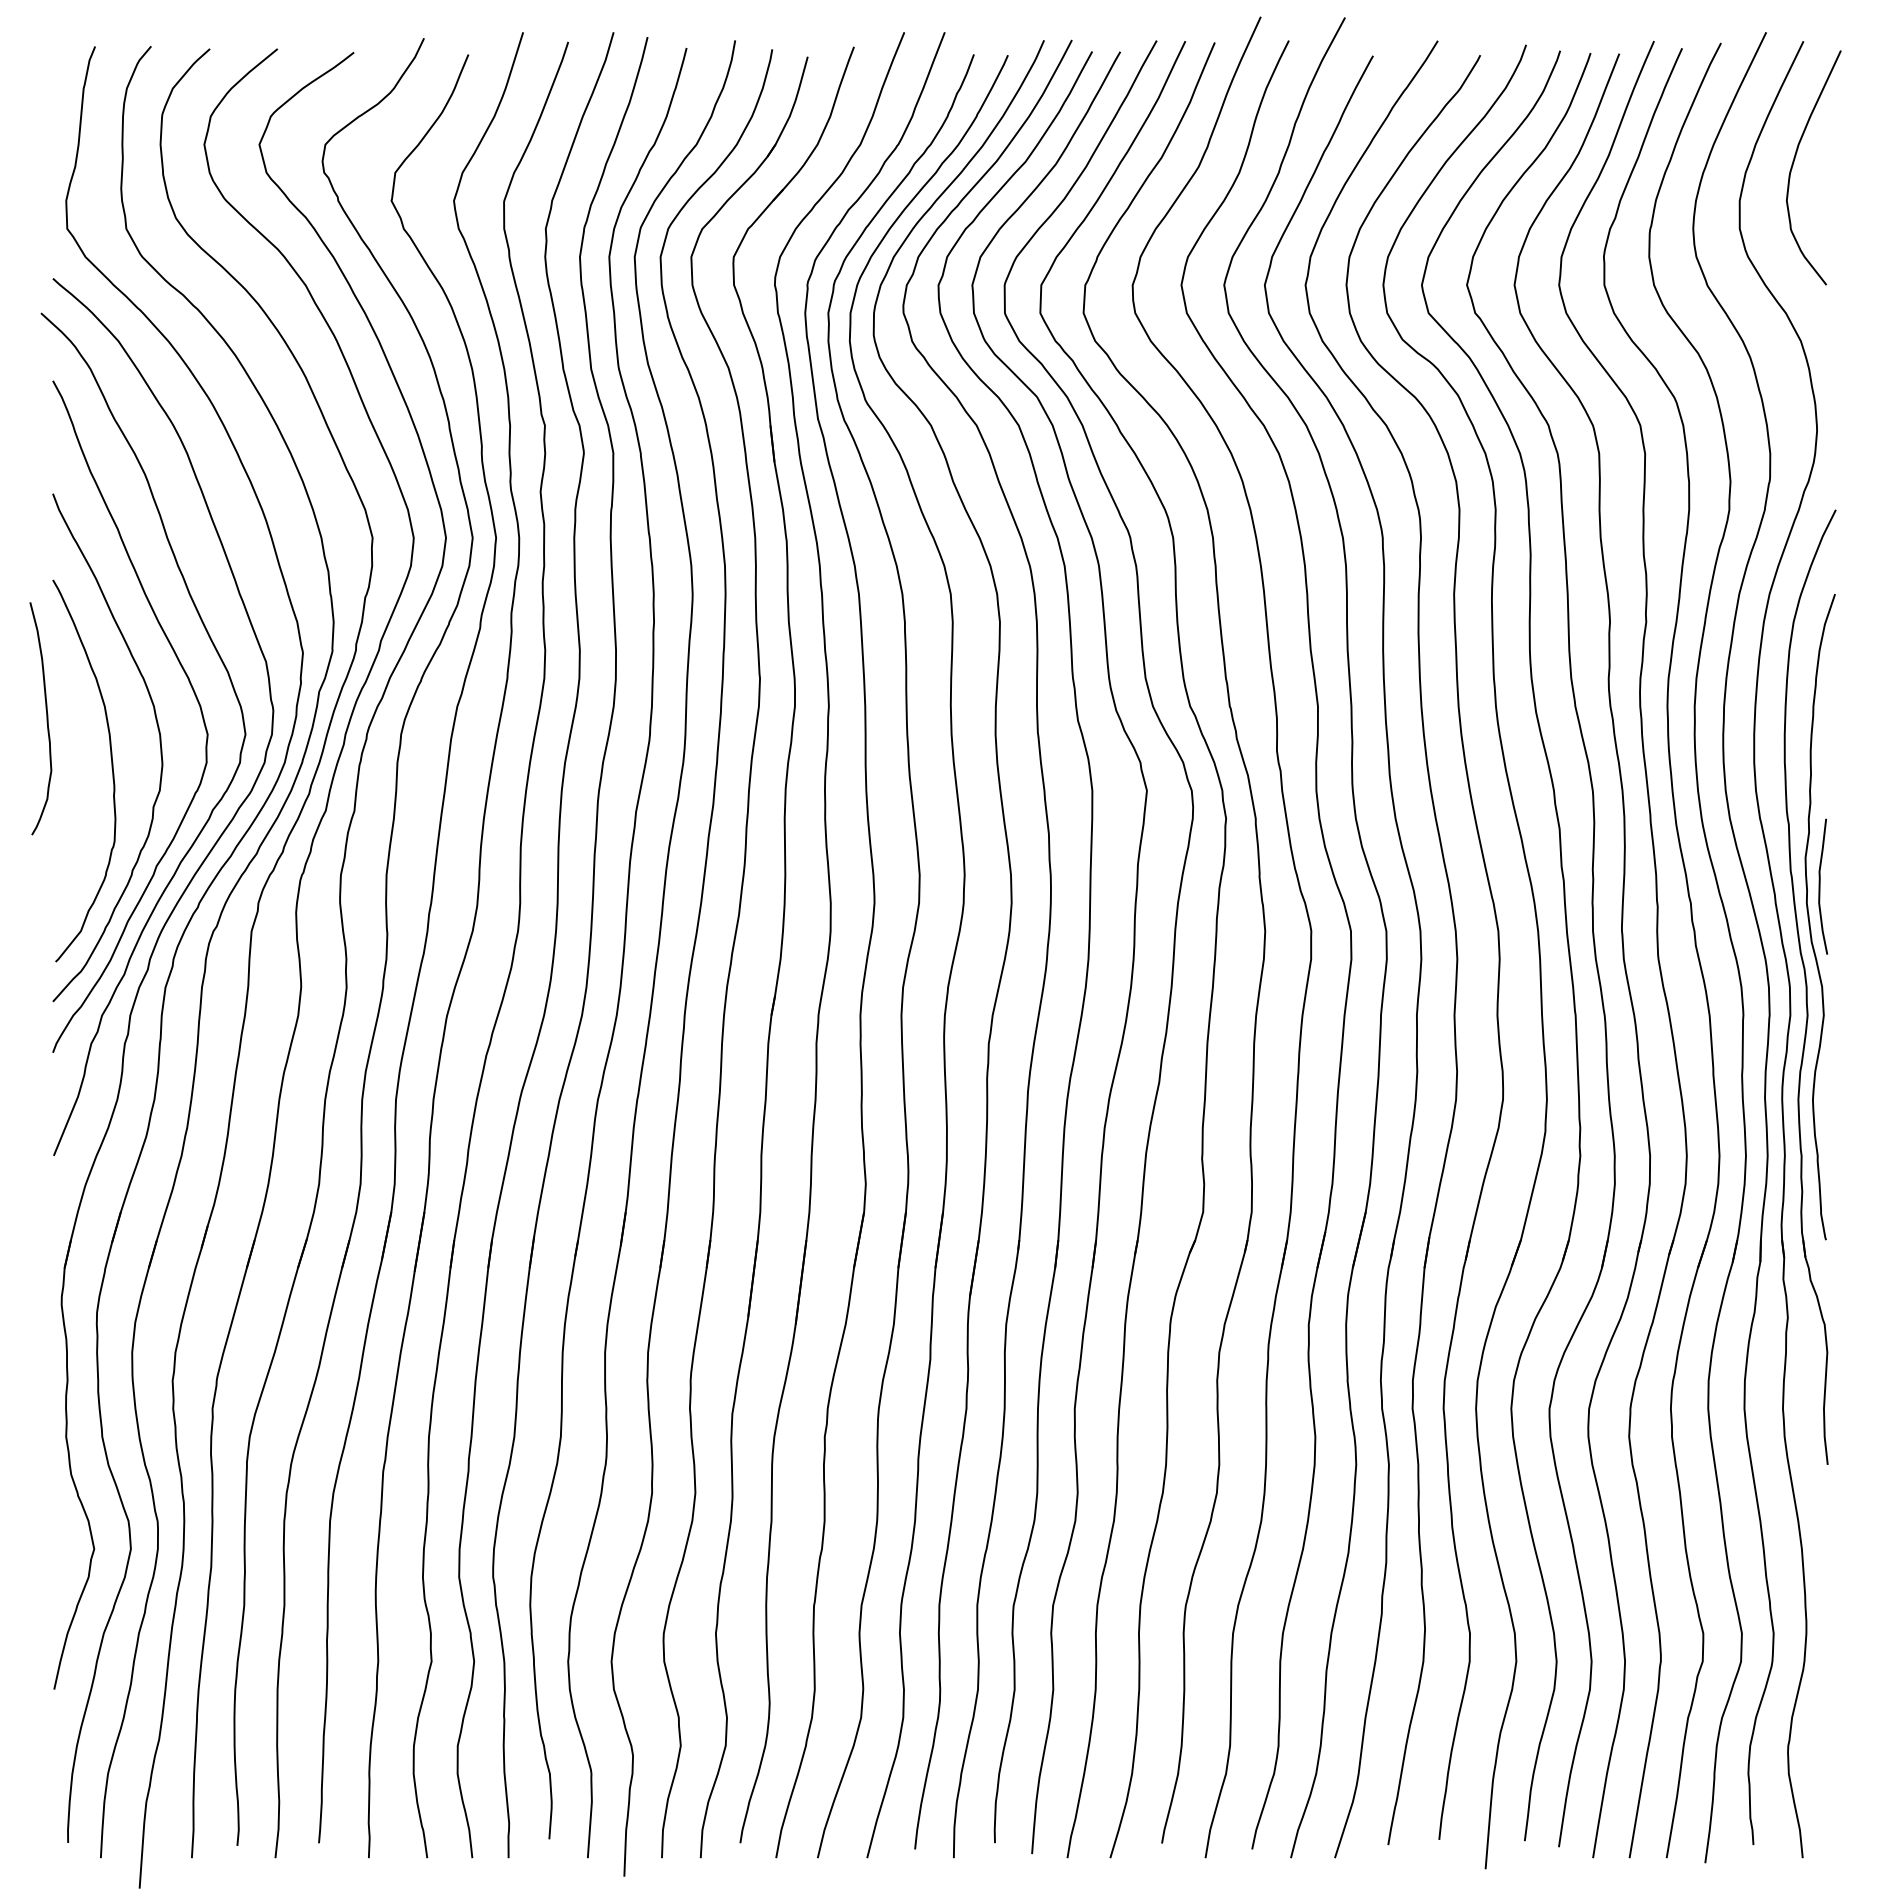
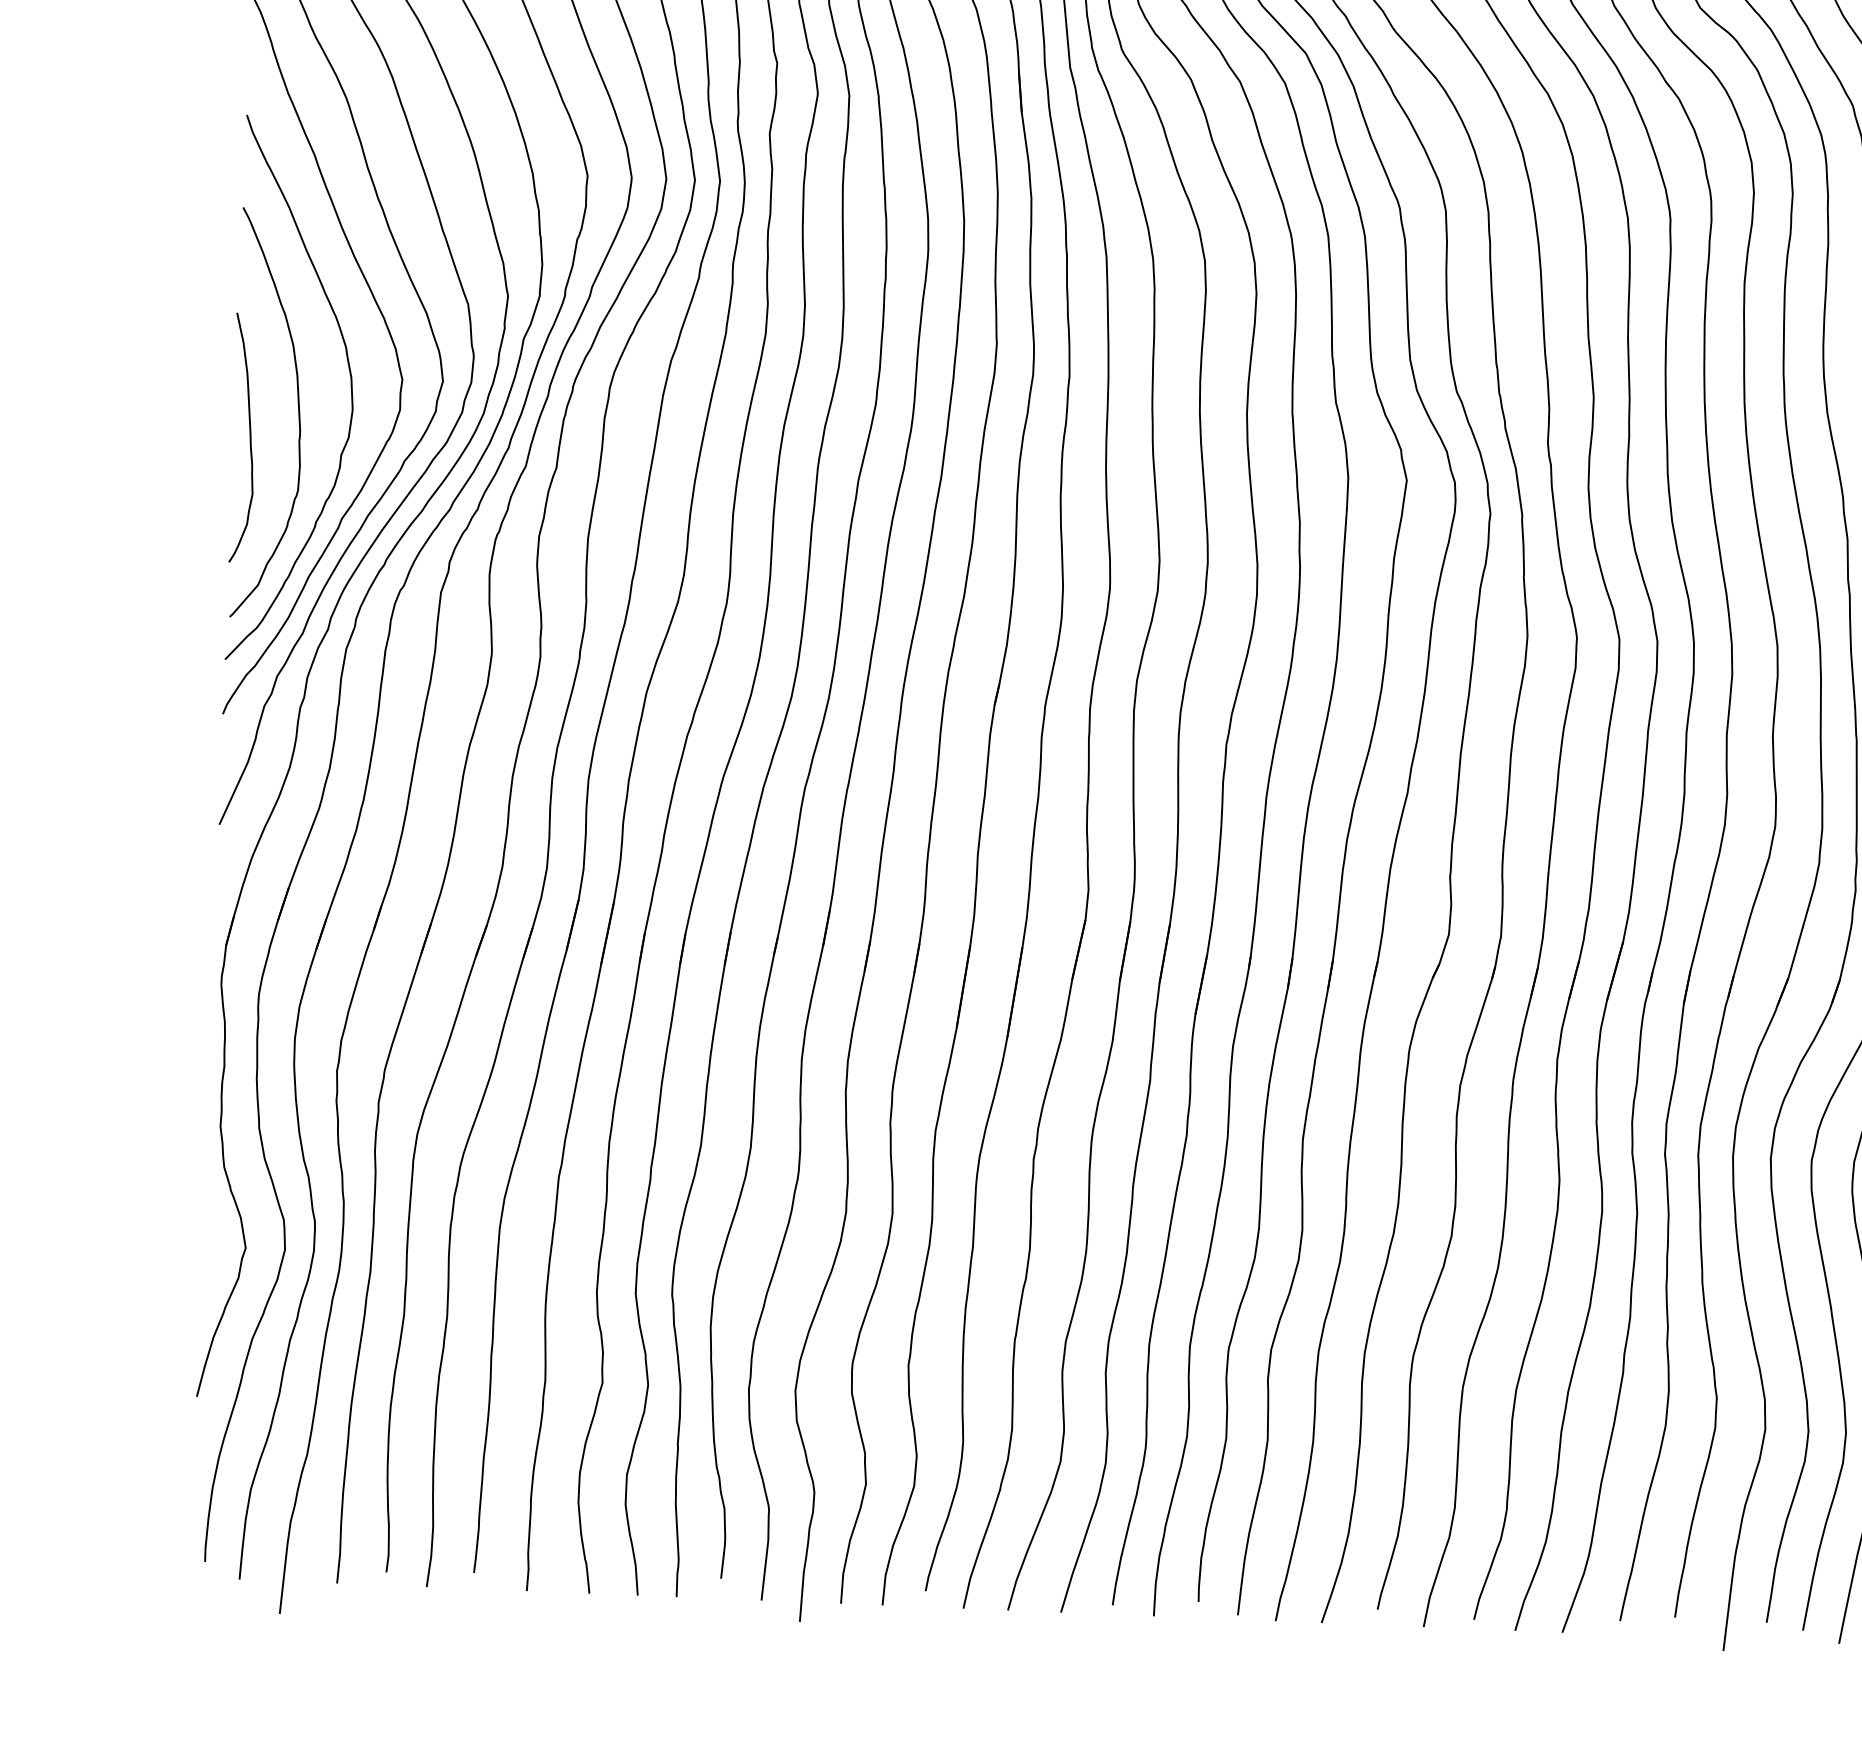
curve: (46, 718) -> (249, 437), moved

